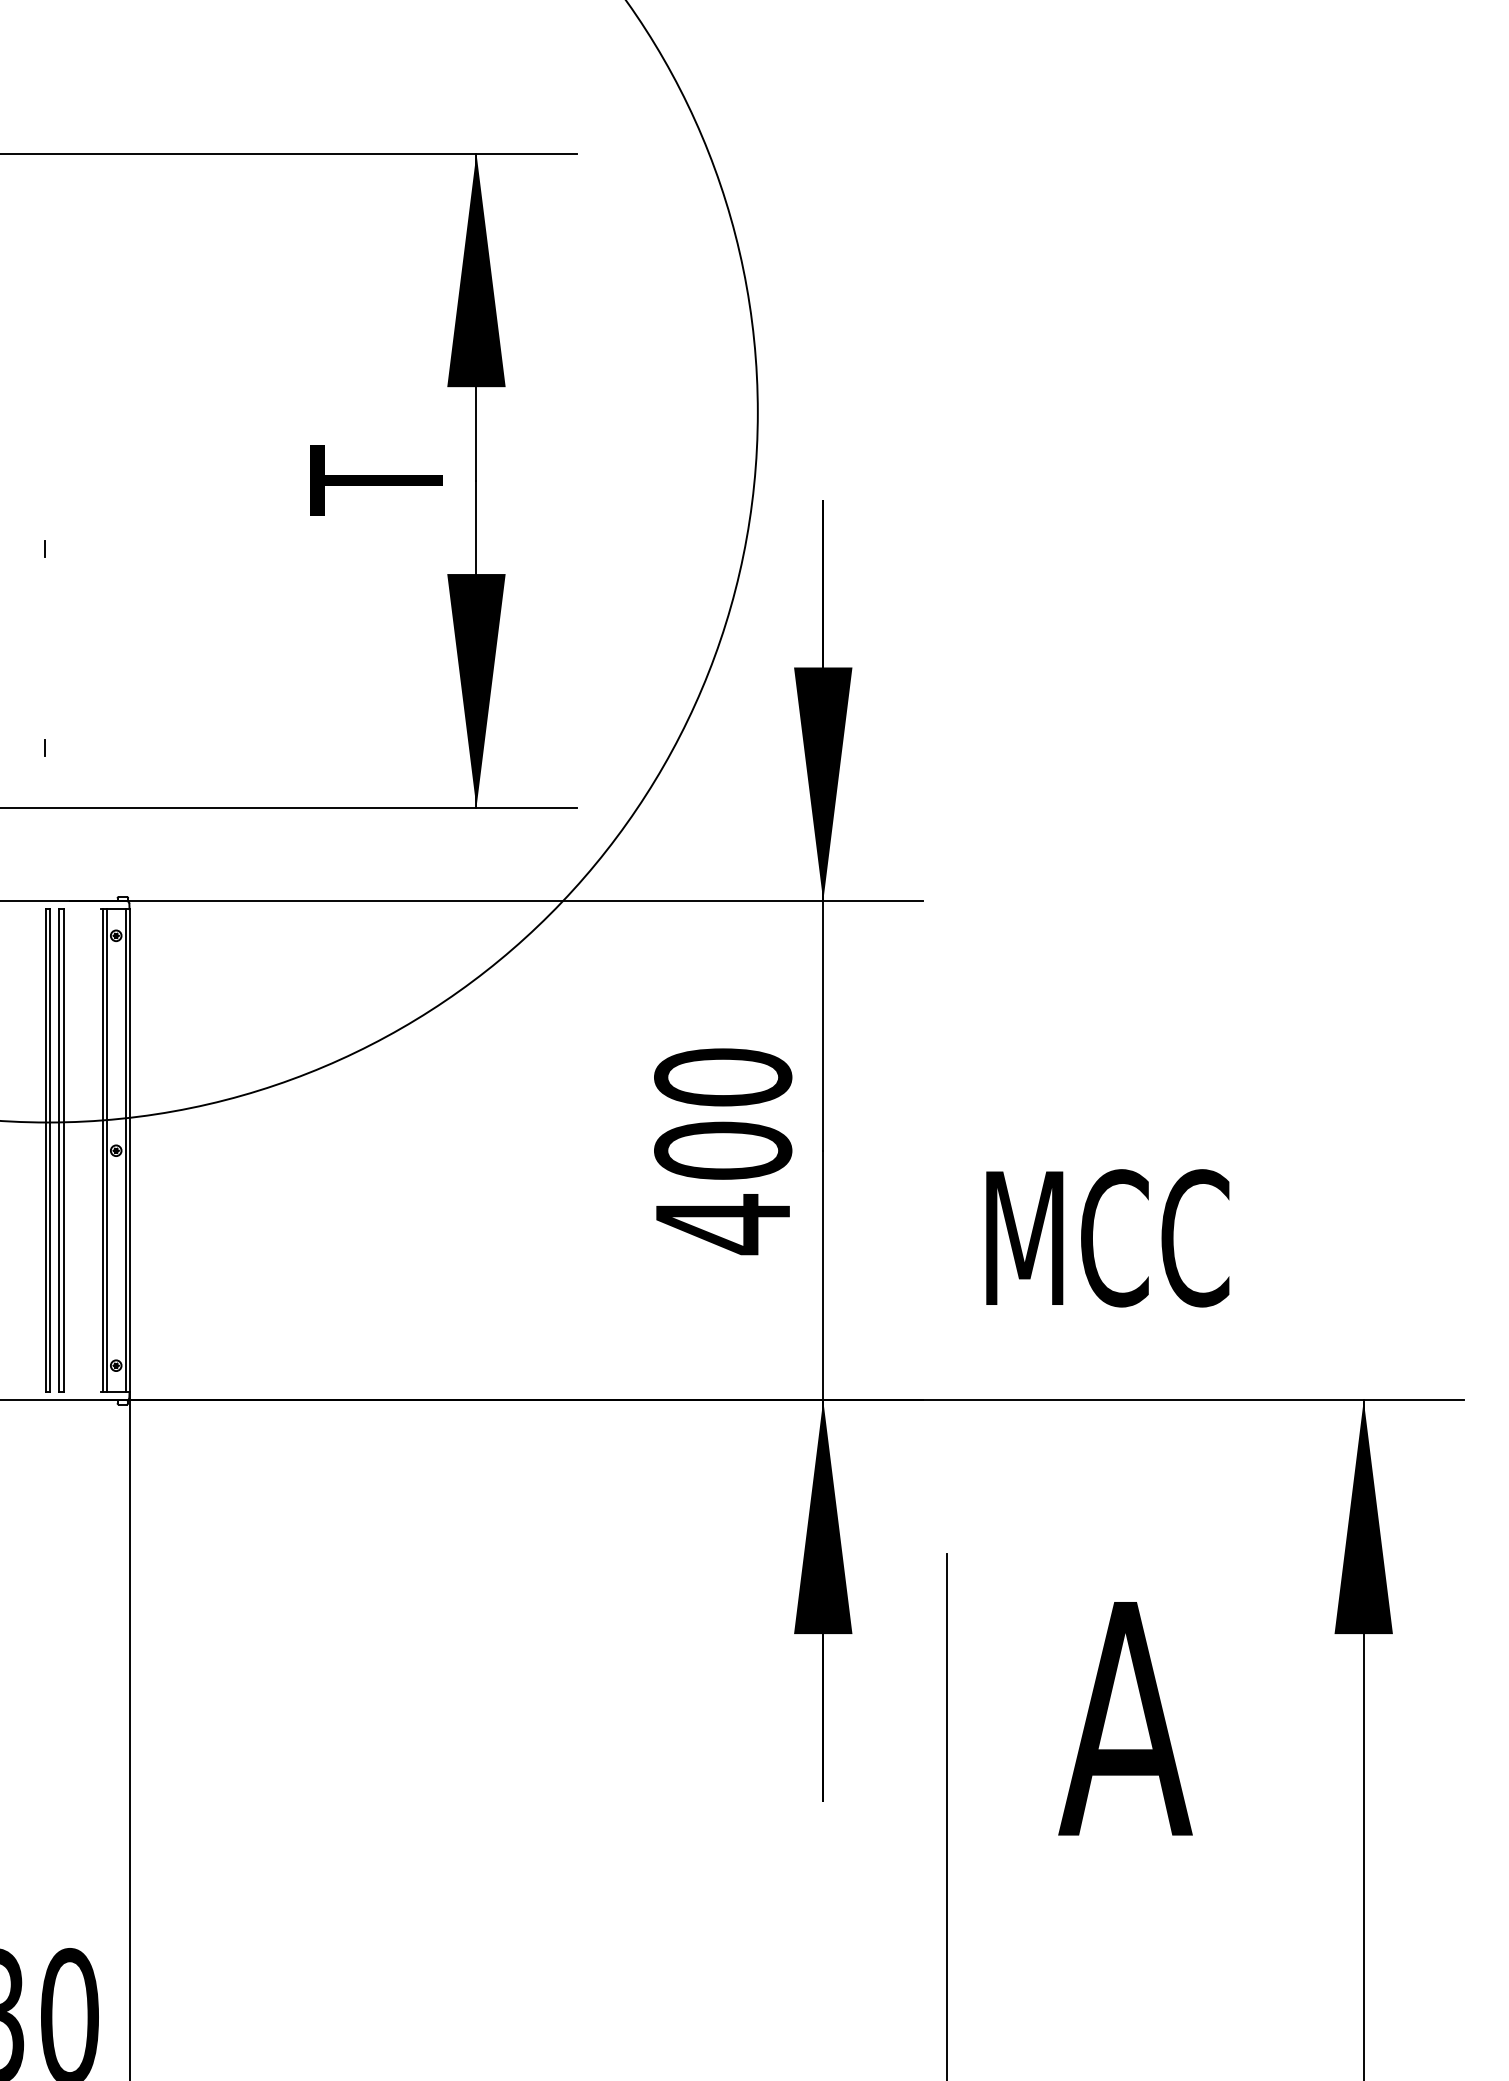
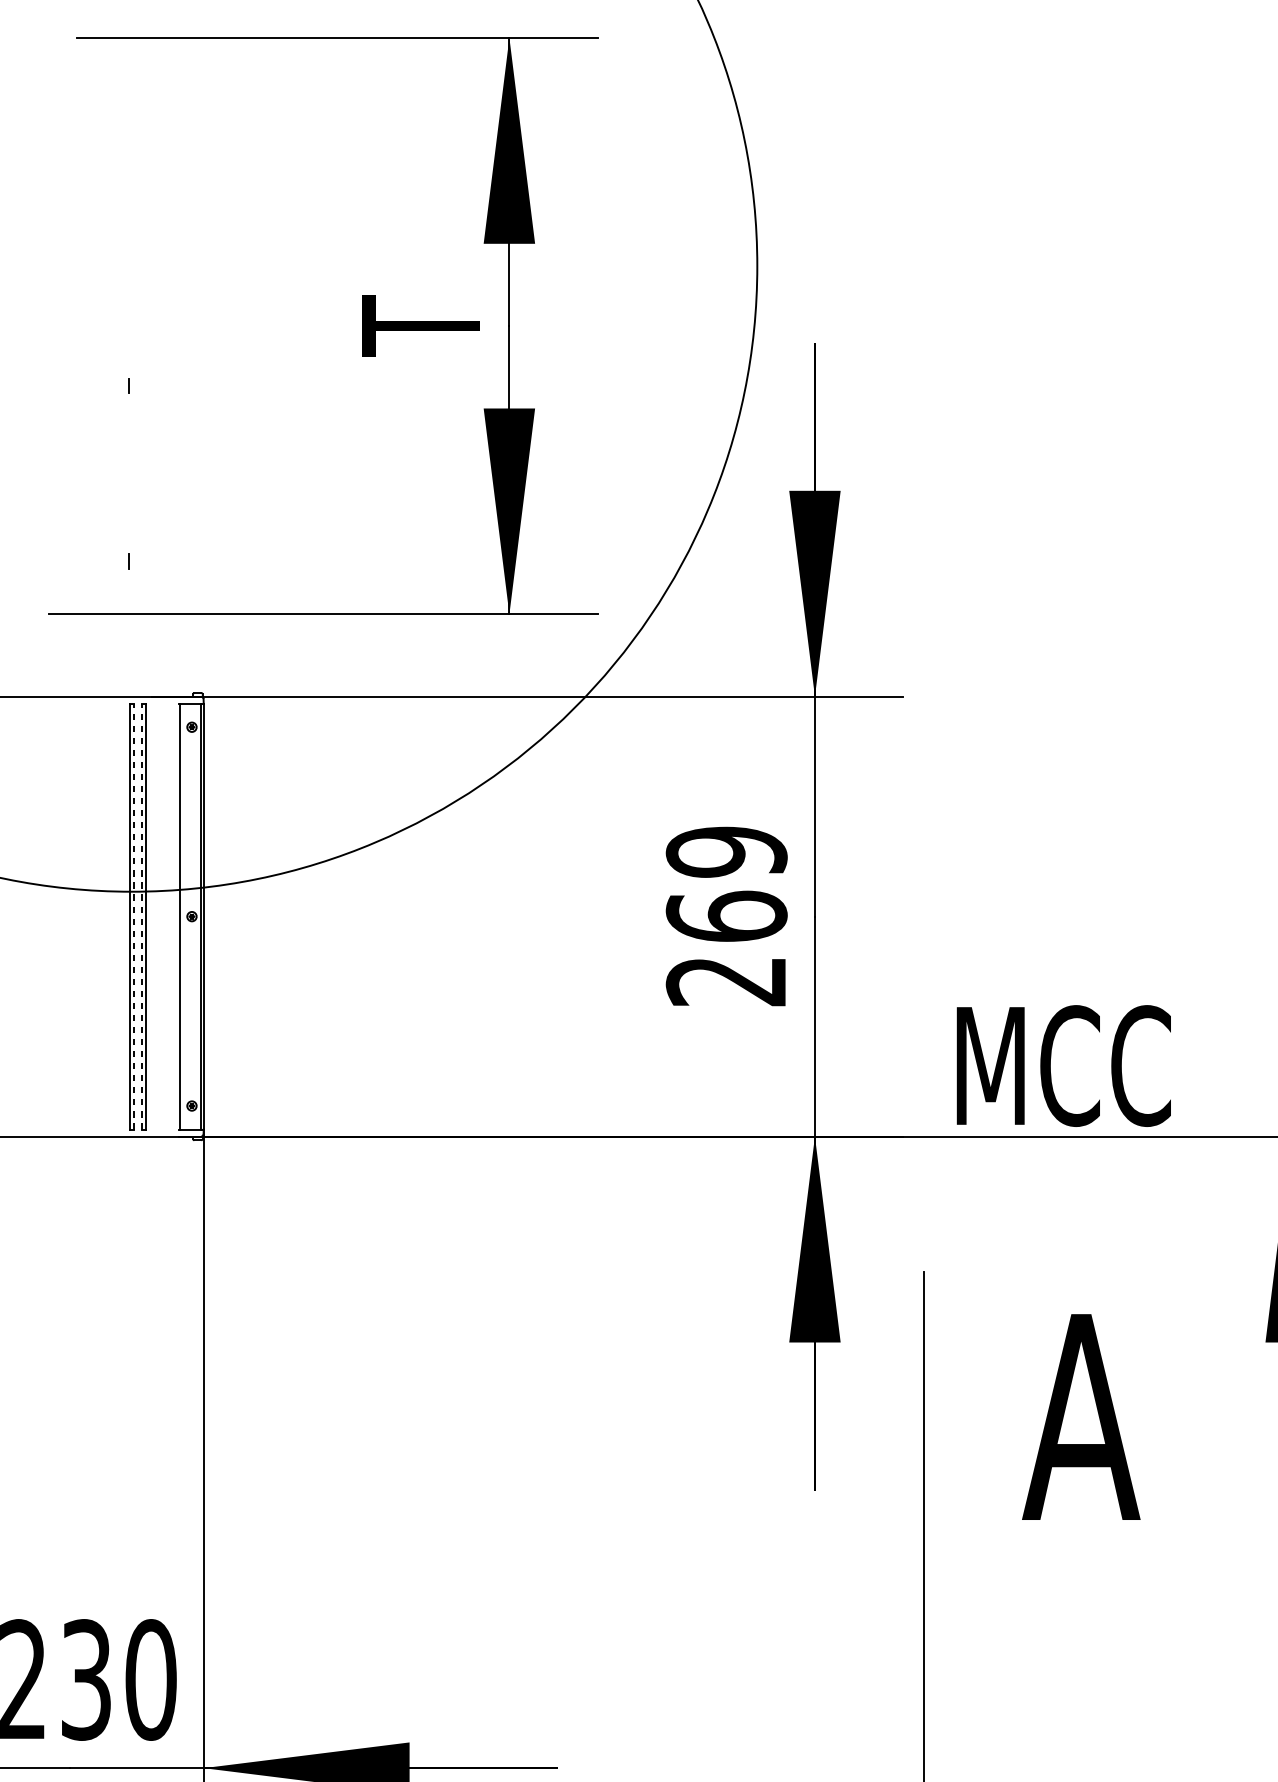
line: (50, 1150) -> (134, 916), solid -> dashed
line: (59, 1150) -> (142, 916), solid -> dashed
line: (106, 1150) -> (183, 916), removed
text: (723, 1151) -> (727, 917), 400 -> 269
text: (1107, 1238) -> (1063, 1066), moved

